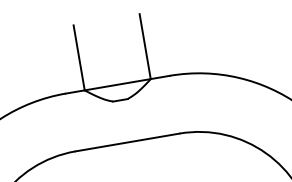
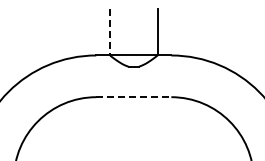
line: (78, 58) -> (109, 32), solid -> dashed
line: (127, 142) -> (133, 97), solid -> dashed

